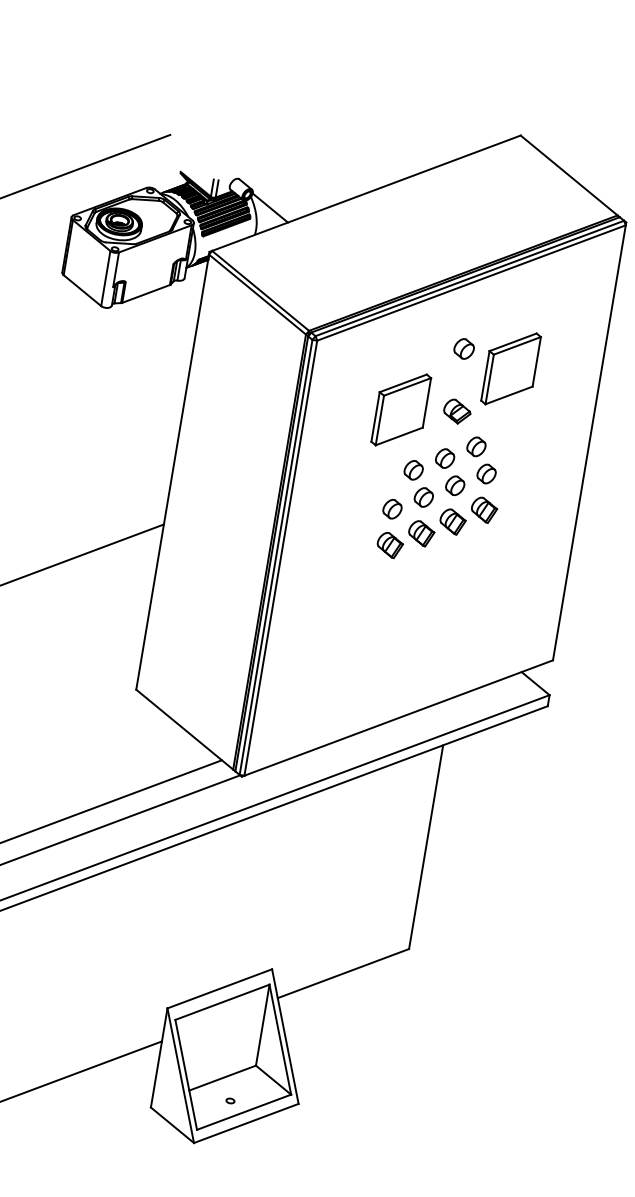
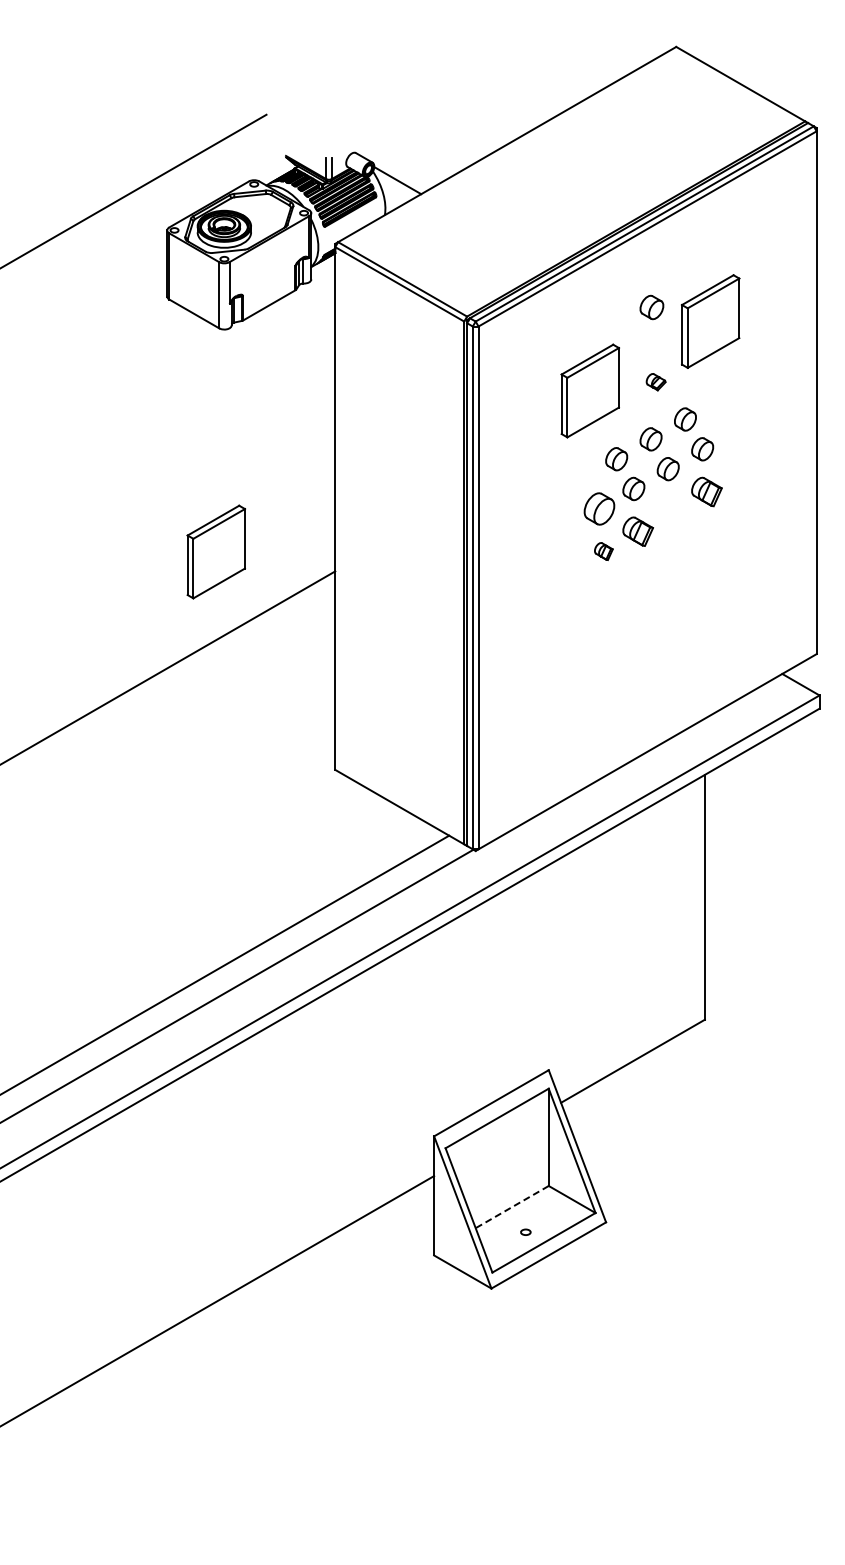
part: (456, 411) -> (655, 381), size x0.6
part: (67, 491) -> (215, 551), added
part: (392, 508) -> (599, 508), size x1.4
part: (452, 521) -> (672, 511), removed
part: (389, 545) -> (603, 551), size x0.6
line: (221, 1078) -> (511, 1207), solid -> dashed

